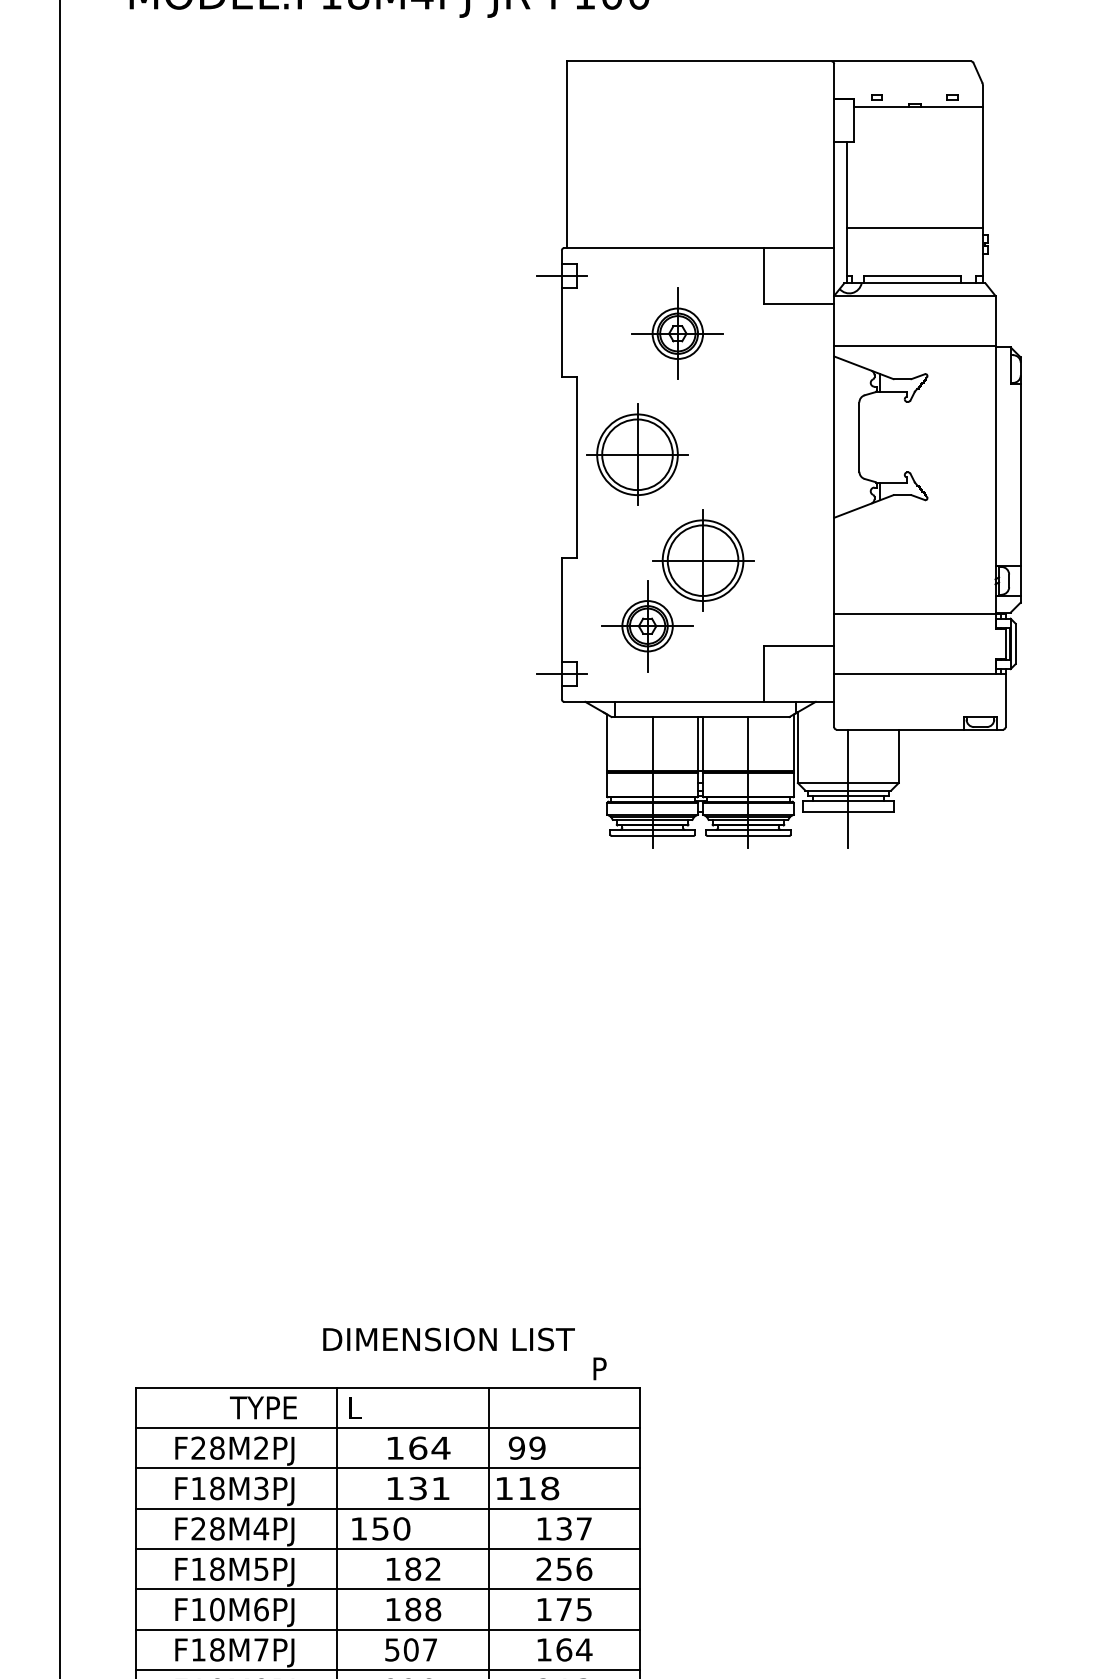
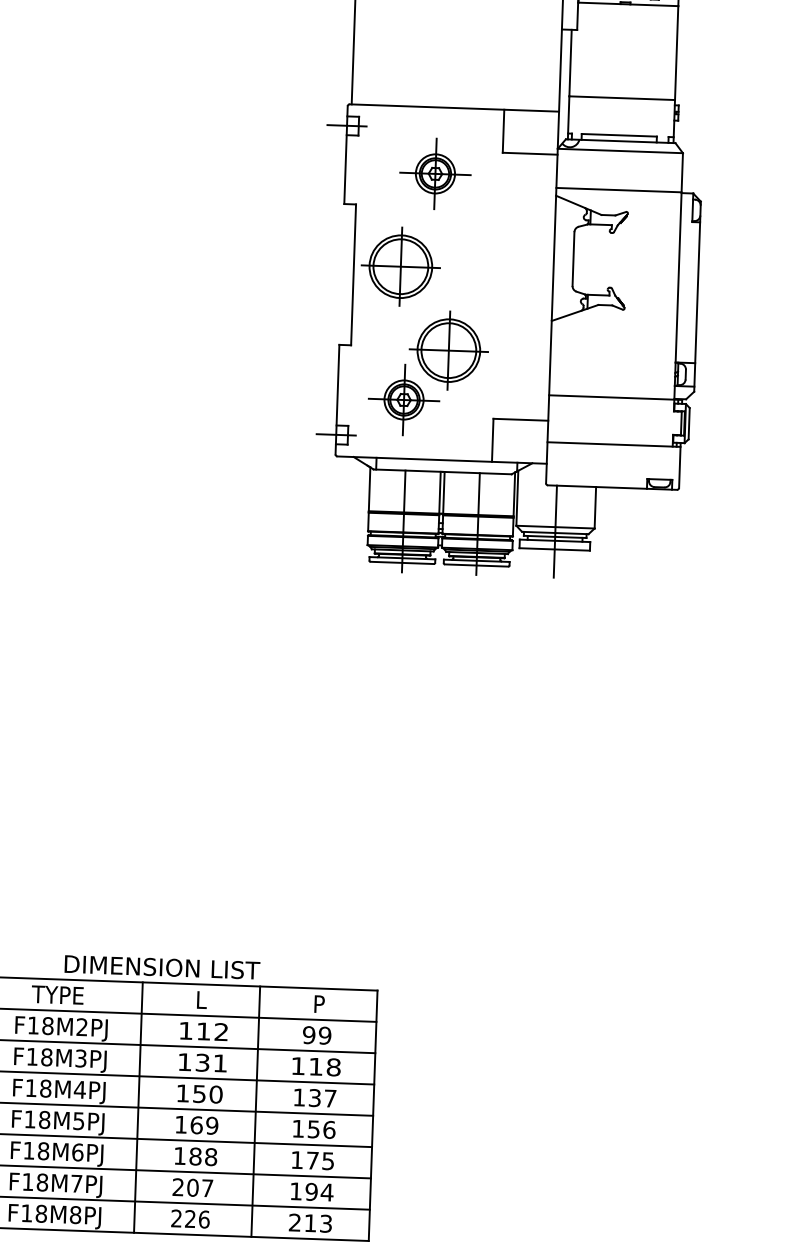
text: (448, 1339) -> (162, 967), moved
text: (599, 1368) -> (319, 1003), moved
text: (263, 1407) -> (57, 994), moved
text: (355, 1407) -> (202, 999), moved
text: (198, 1447) -> (33, 1025), F28M2PJ -> F18M2PJ
text: (429, 1447) -> (212, 1031), 164 -> 112
text: (526, 1447) -> (316, 1034), moved
text: (528, 1488) -> (317, 1066), moved
text: (198, 1528) -> (31, 1087), F28M4PJ -> F18M4PJ
text: (381, 1528) -> (200, 1093), moved
text: (423, 1568) -> (204, 1124), 182 -> 169
text: (543, 1568) -> (297, 1128), 256 -> 156
text: (217, 1609) -> (43, 1151), F10M6PJ -> F18M6PJ
text: (392, 1649) -> (178, 1186), 507 -> 207
text: (564, 1649) -> (311, 1191), 164 -> 194

